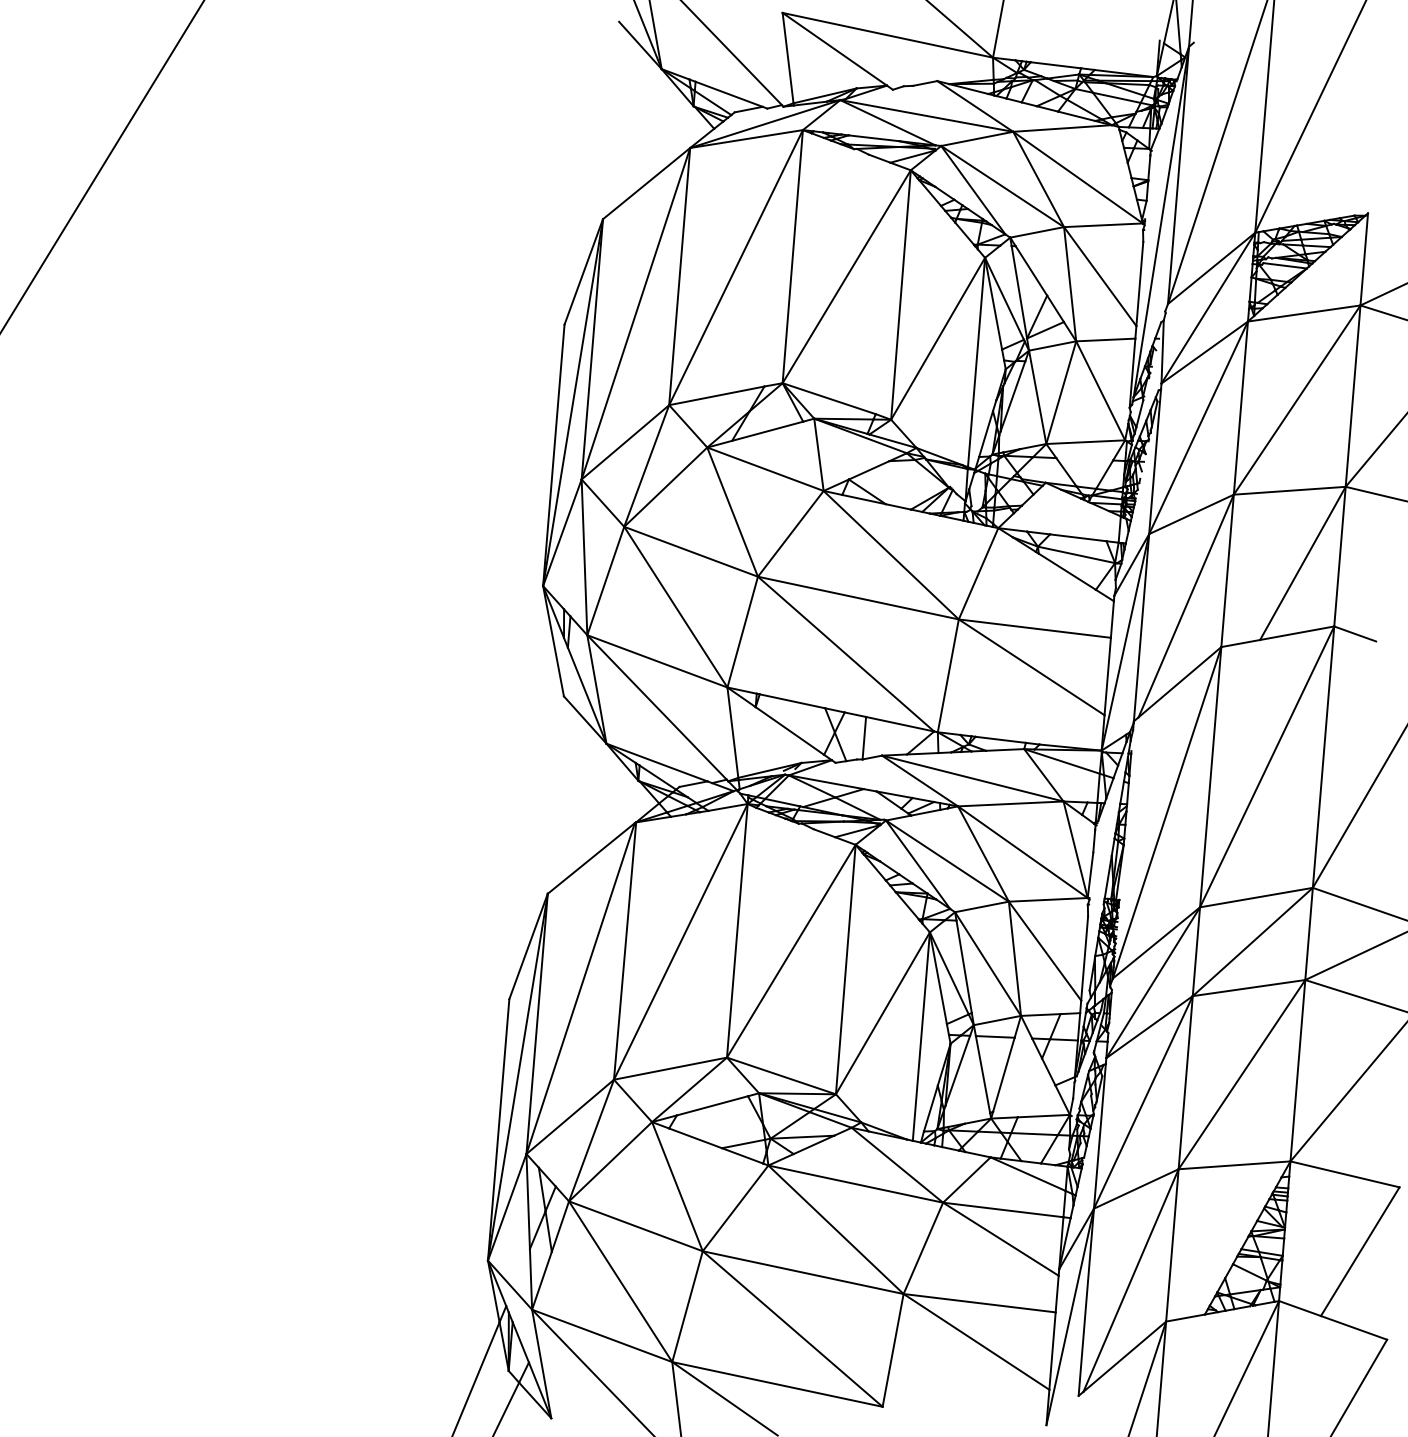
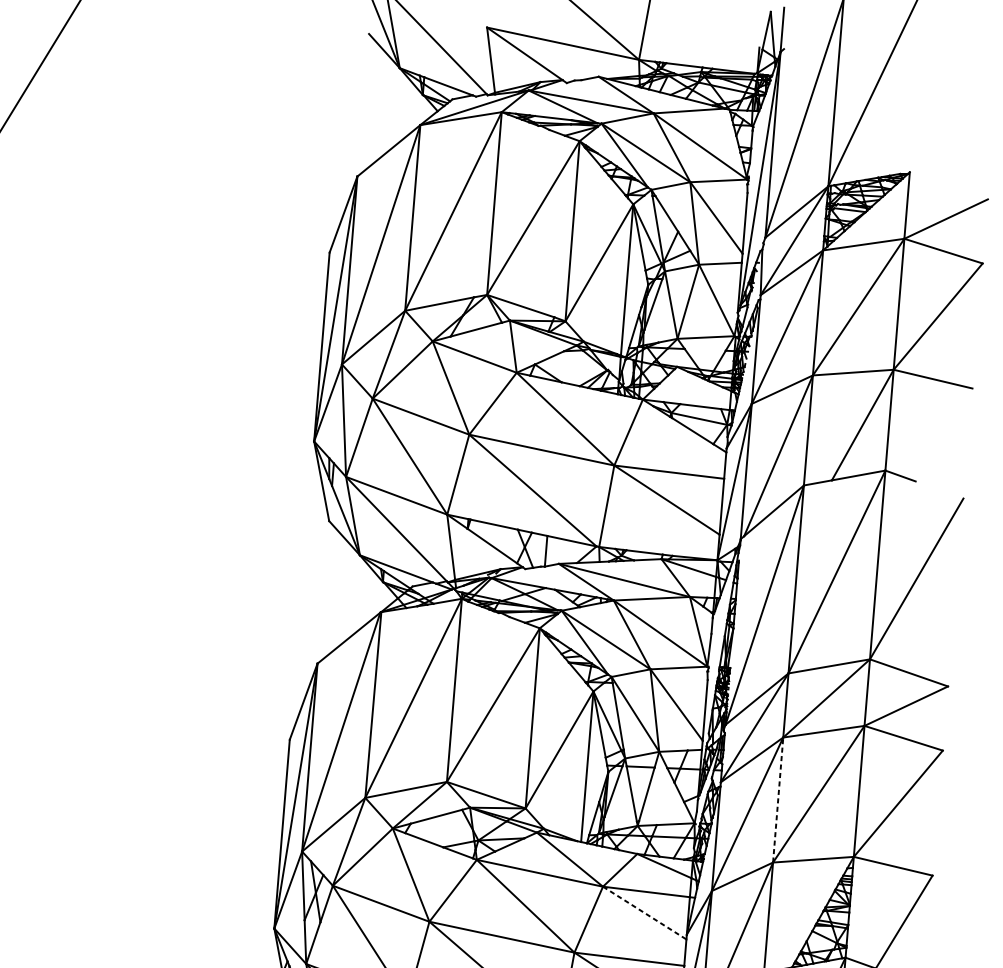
line: (1185, 1082) -> (778, 799), solid -> dashed
line: (1001, 1239) -> (645, 913), solid -> dashed

